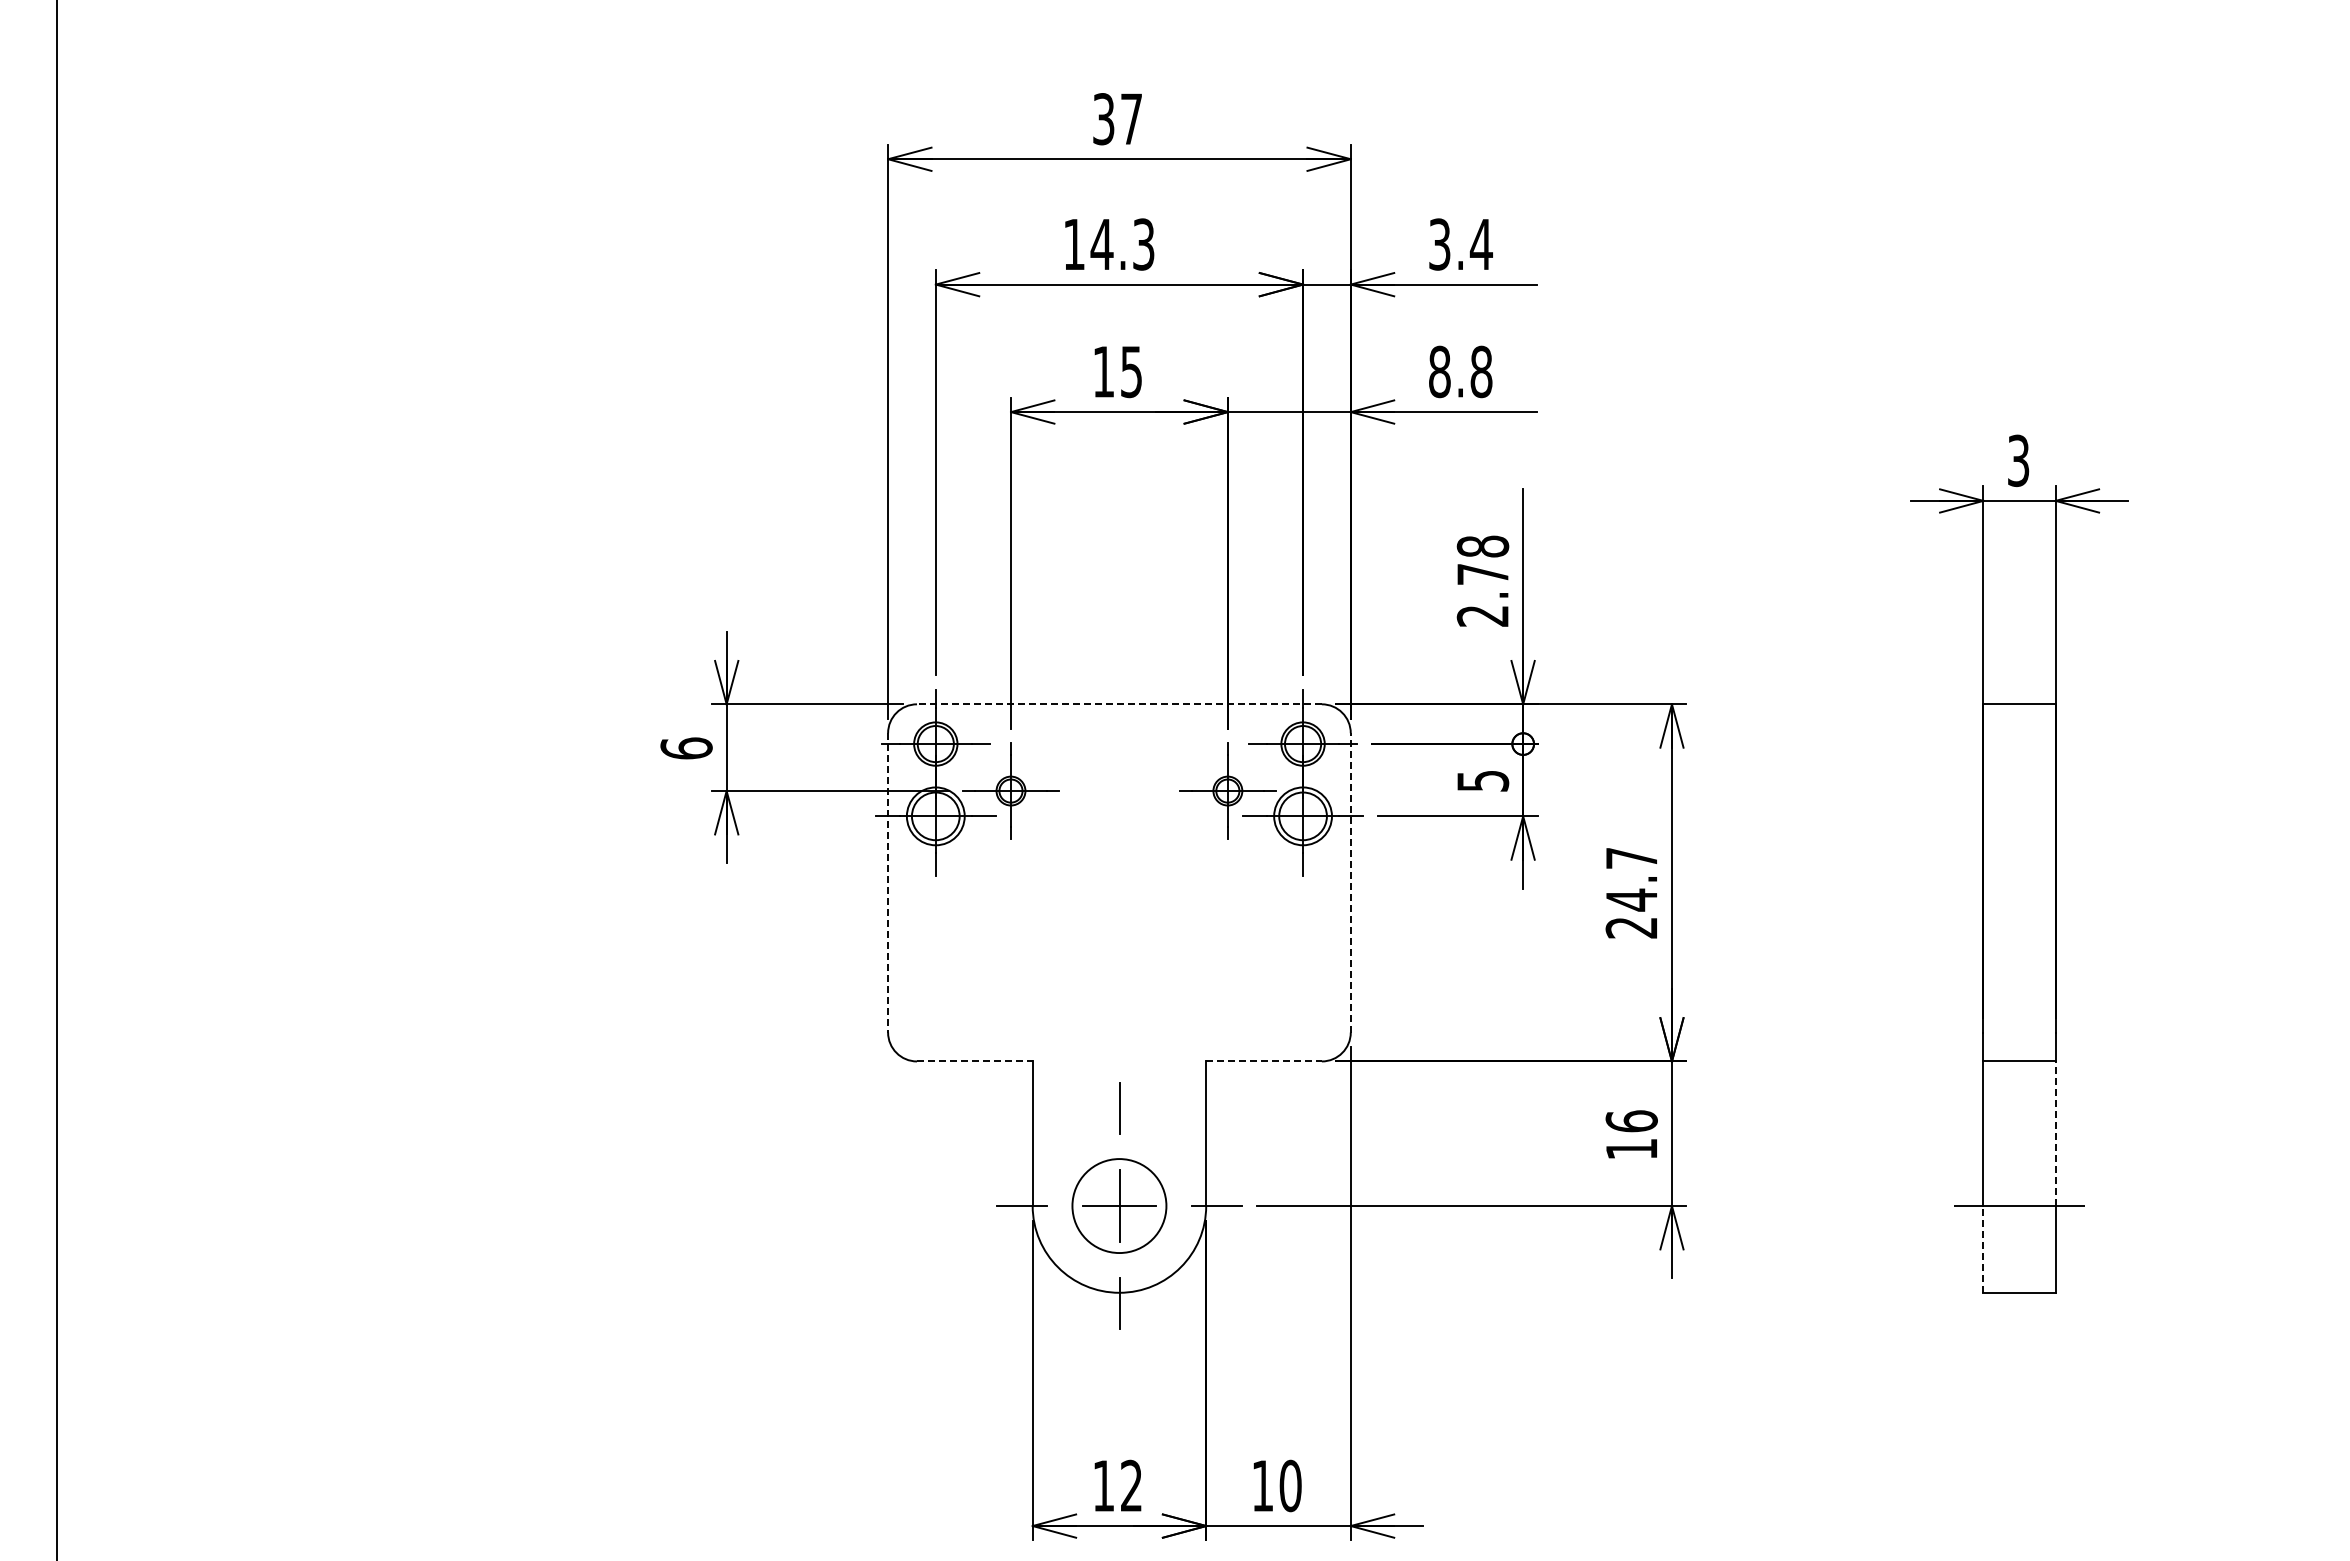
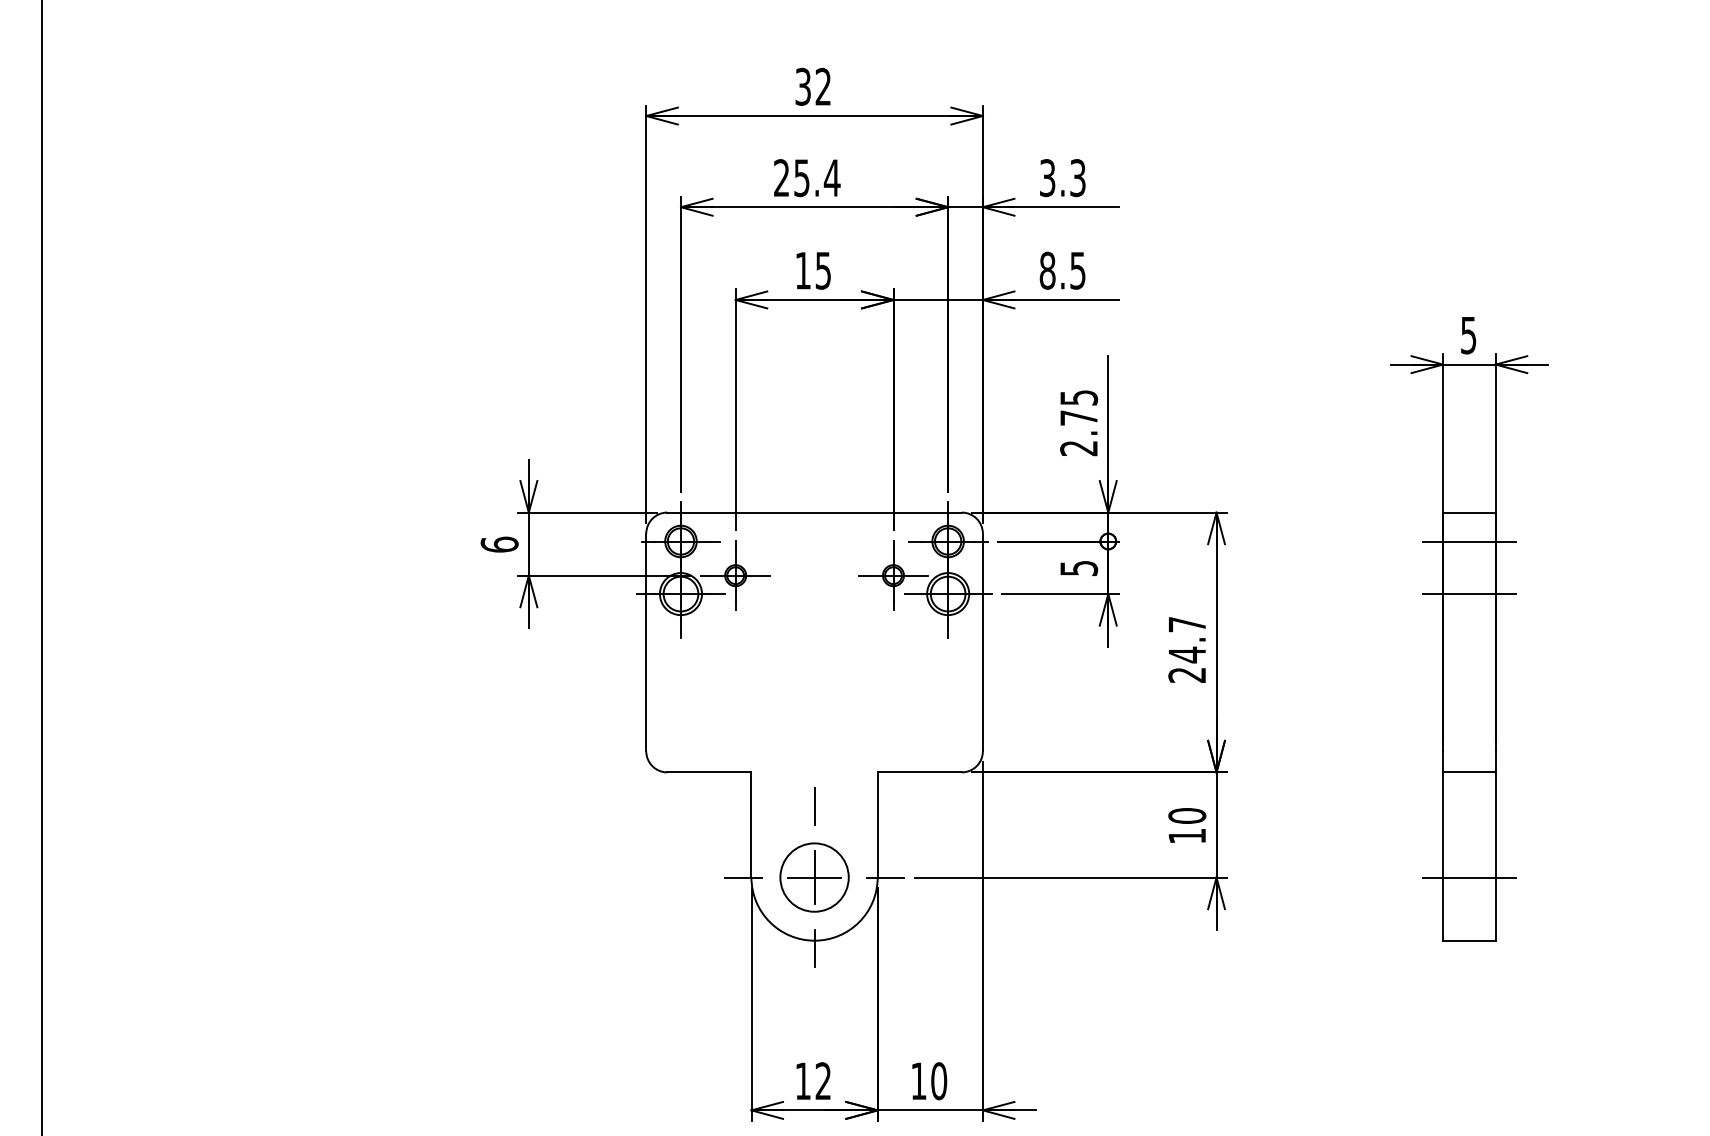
text: (1131, 118) -> (823, 86), 37 -> 32
text: (1109, 244) -> (807, 178), 14.3 -> 25.4
text: (1480, 244) -> (1077, 178), 3.4 -> 3.3
text: (1481, 371) -> (1077, 270), 8.8 -> 8.5
text: (2018, 460) -> (1468, 335), 3 -> 5
text: (1482, 546) -> (1078, 397), 2.78 -> 2.75
line: (1118, 704) -> (813, 512), dashed -> solid
line: (2019, 744) -> (1469, 541), added
line: (2019, 816) -> (1469, 594), added
line: (888, 882) -> (646, 642), dashed -> solid
line: (1350, 882) -> (982, 642), dashed -> solid
line: (974, 1061) -> (709, 772), dashed -> solid
line: (1264, 1061) -> (920, 772), dashed -> solid
text: (1631, 1121) -> (1187, 816), 16 -> 10
line: (2055, 1133) -> (1495, 824), dashed -> solid
line: (1983, 1248) -> (1443, 908), dashed -> solid

